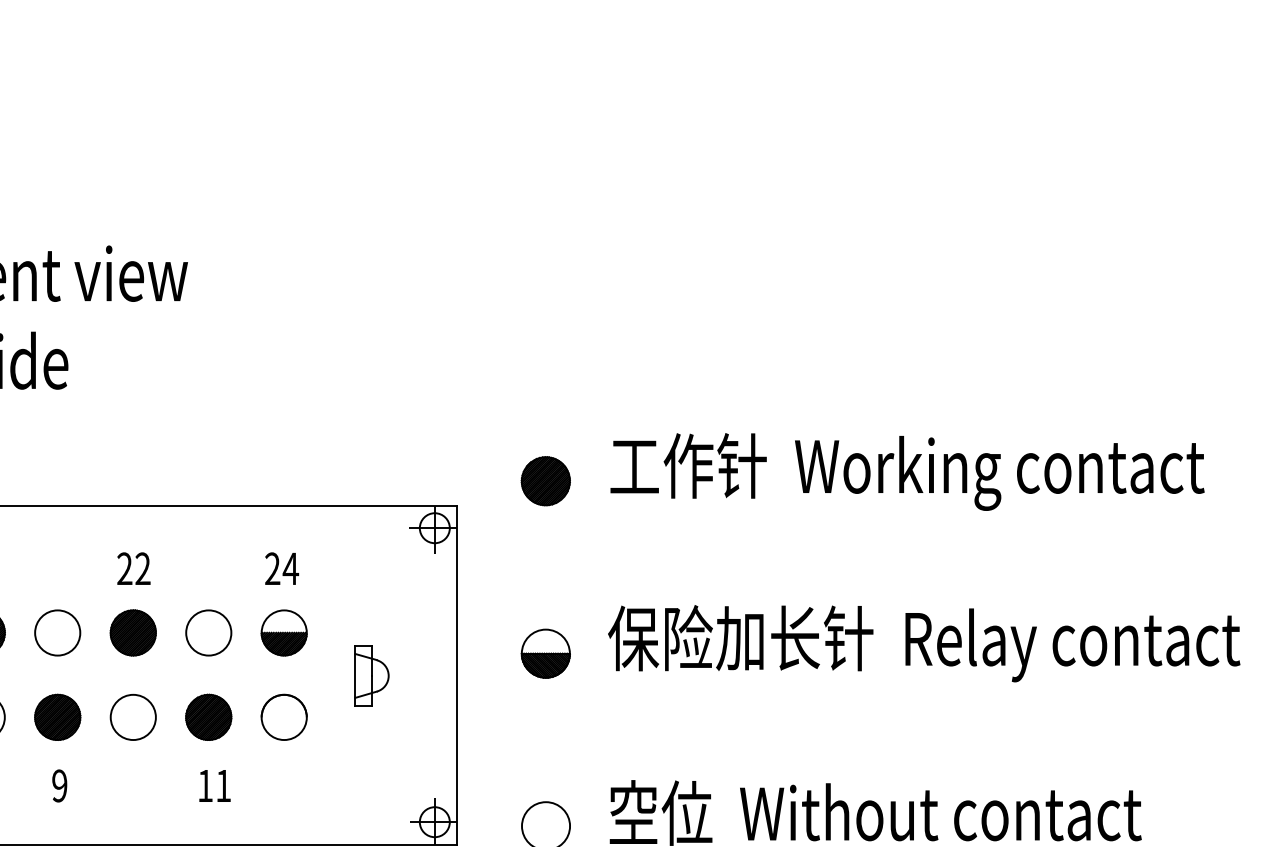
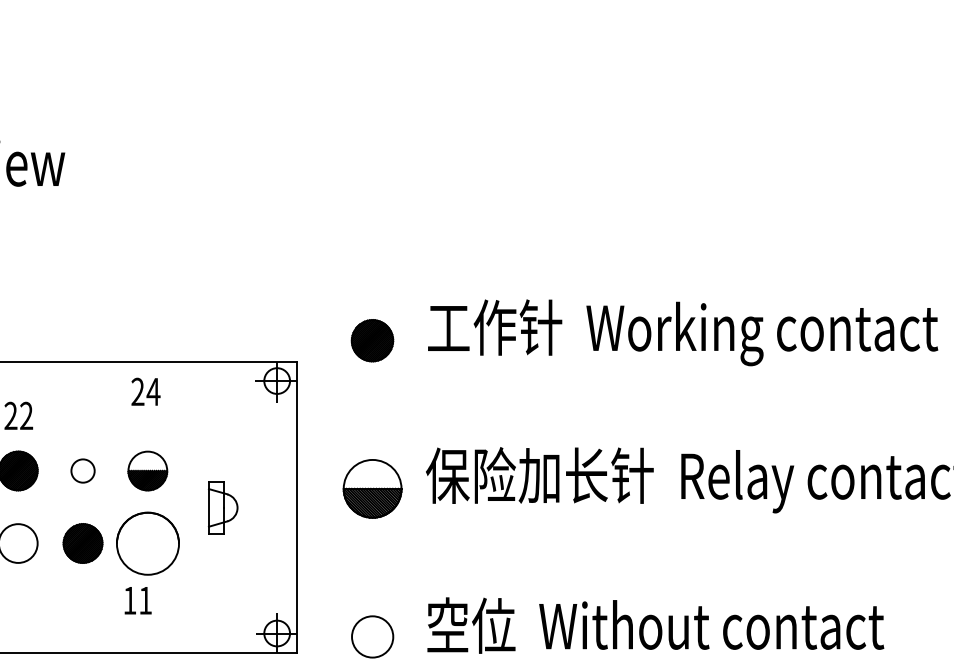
text: (282, 568) -> (146, 391), moved
circle: (208, 632) -> (82, 470), size x0.6
part: (545, 653) -> (372, 488), size x1.4
circle: (283, 716) -> (147, 542), size x1.6
text: (214, 785) -> (137, 600), moved

